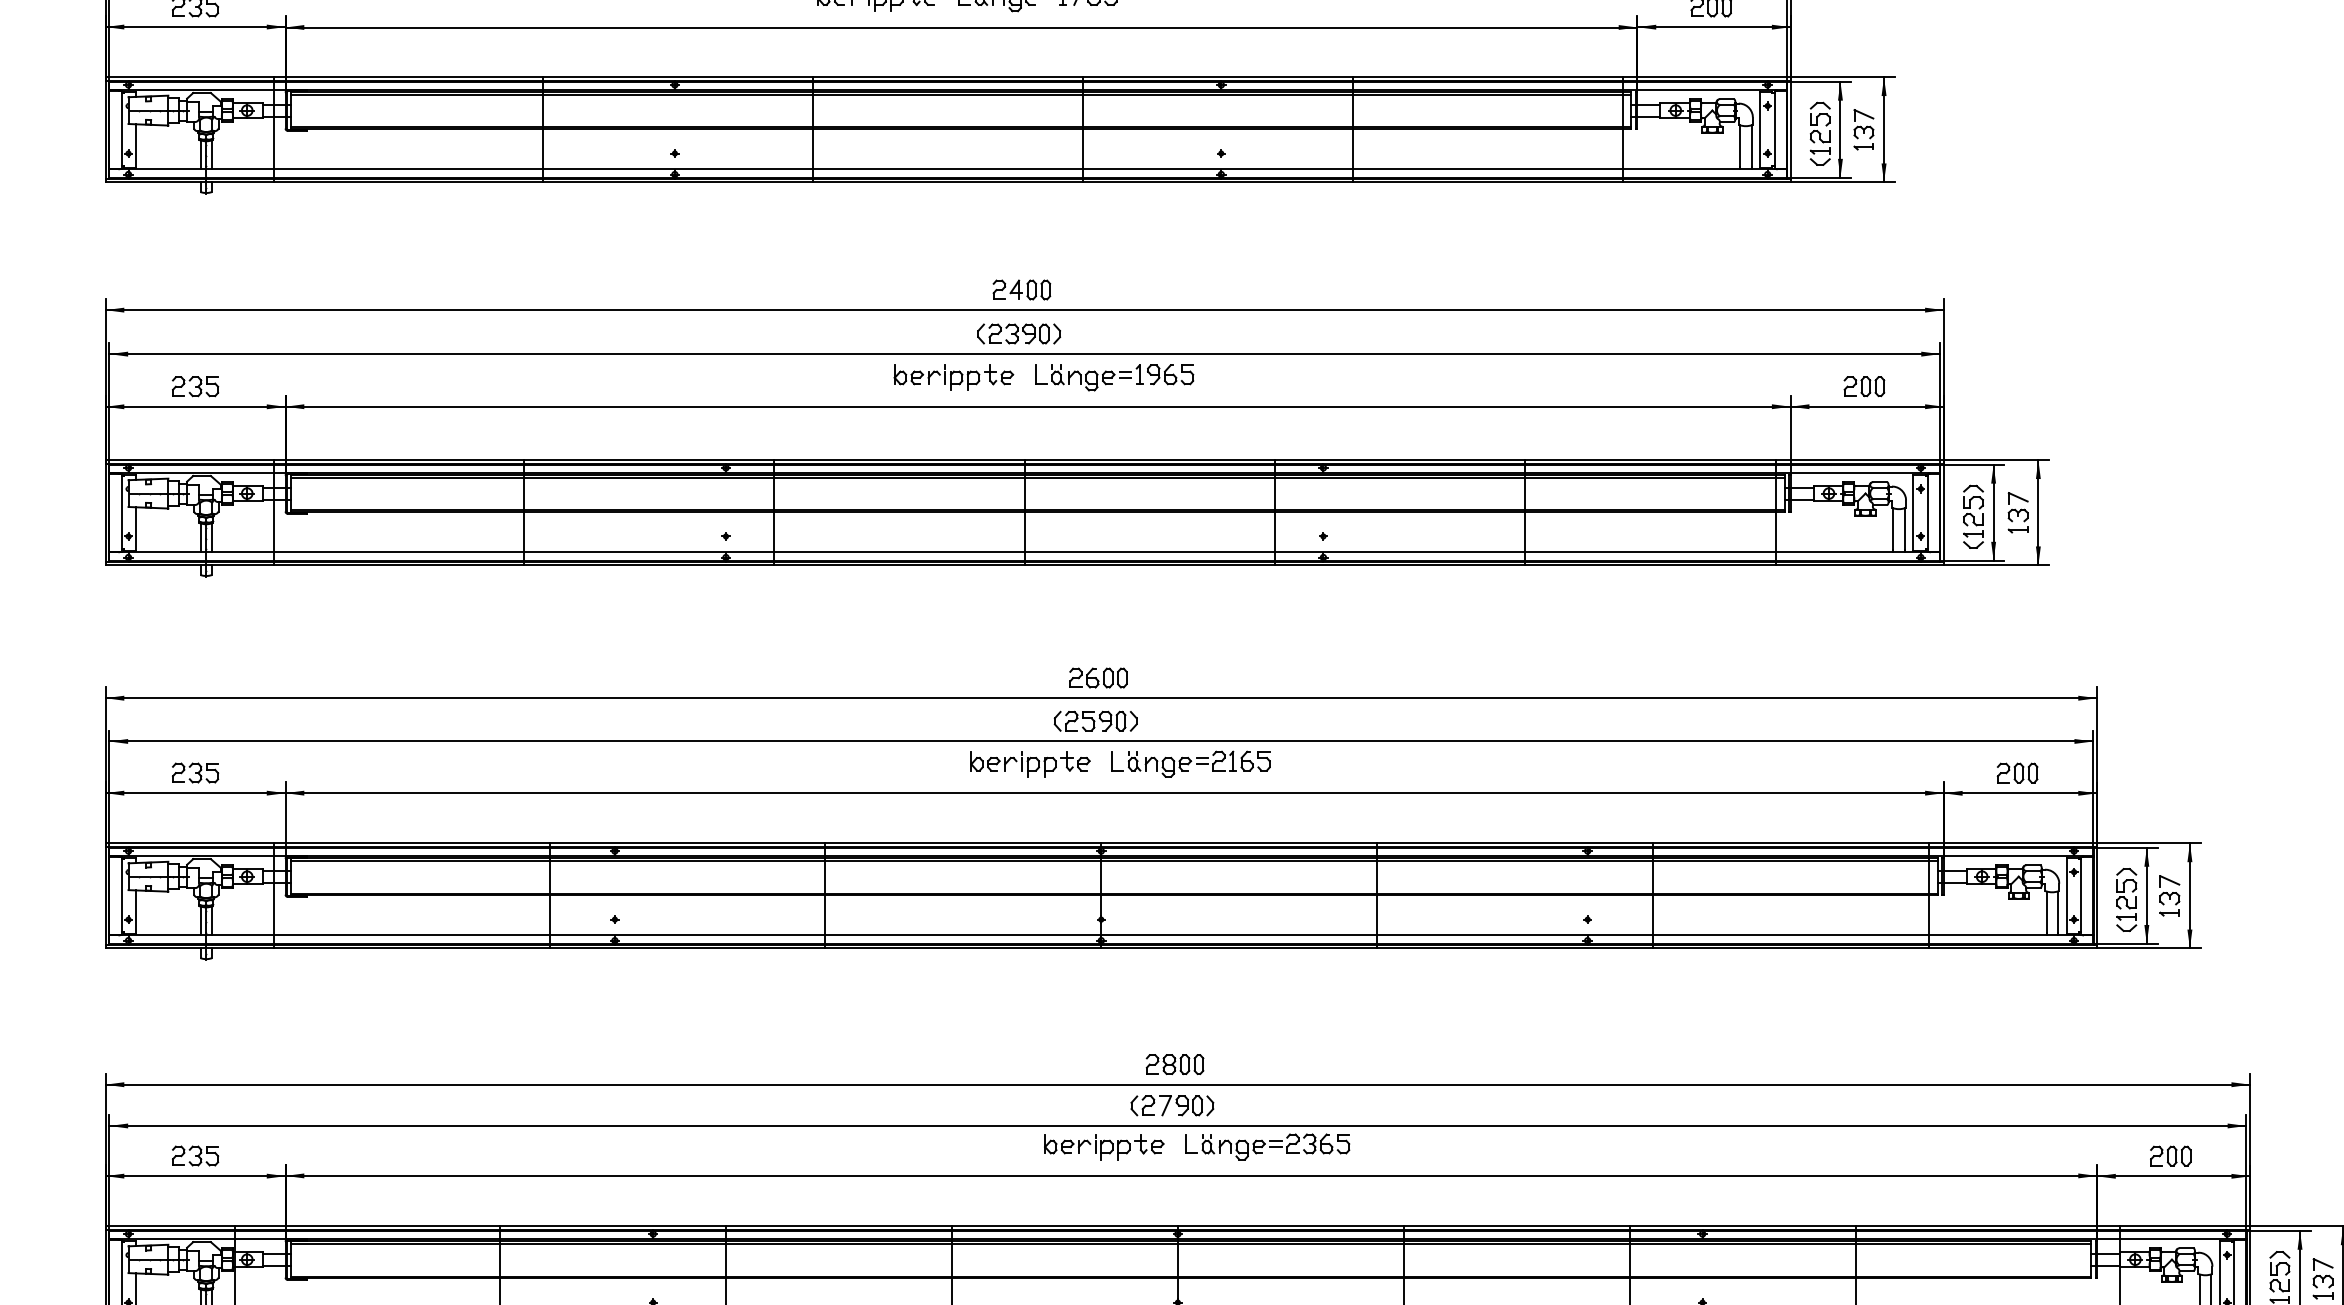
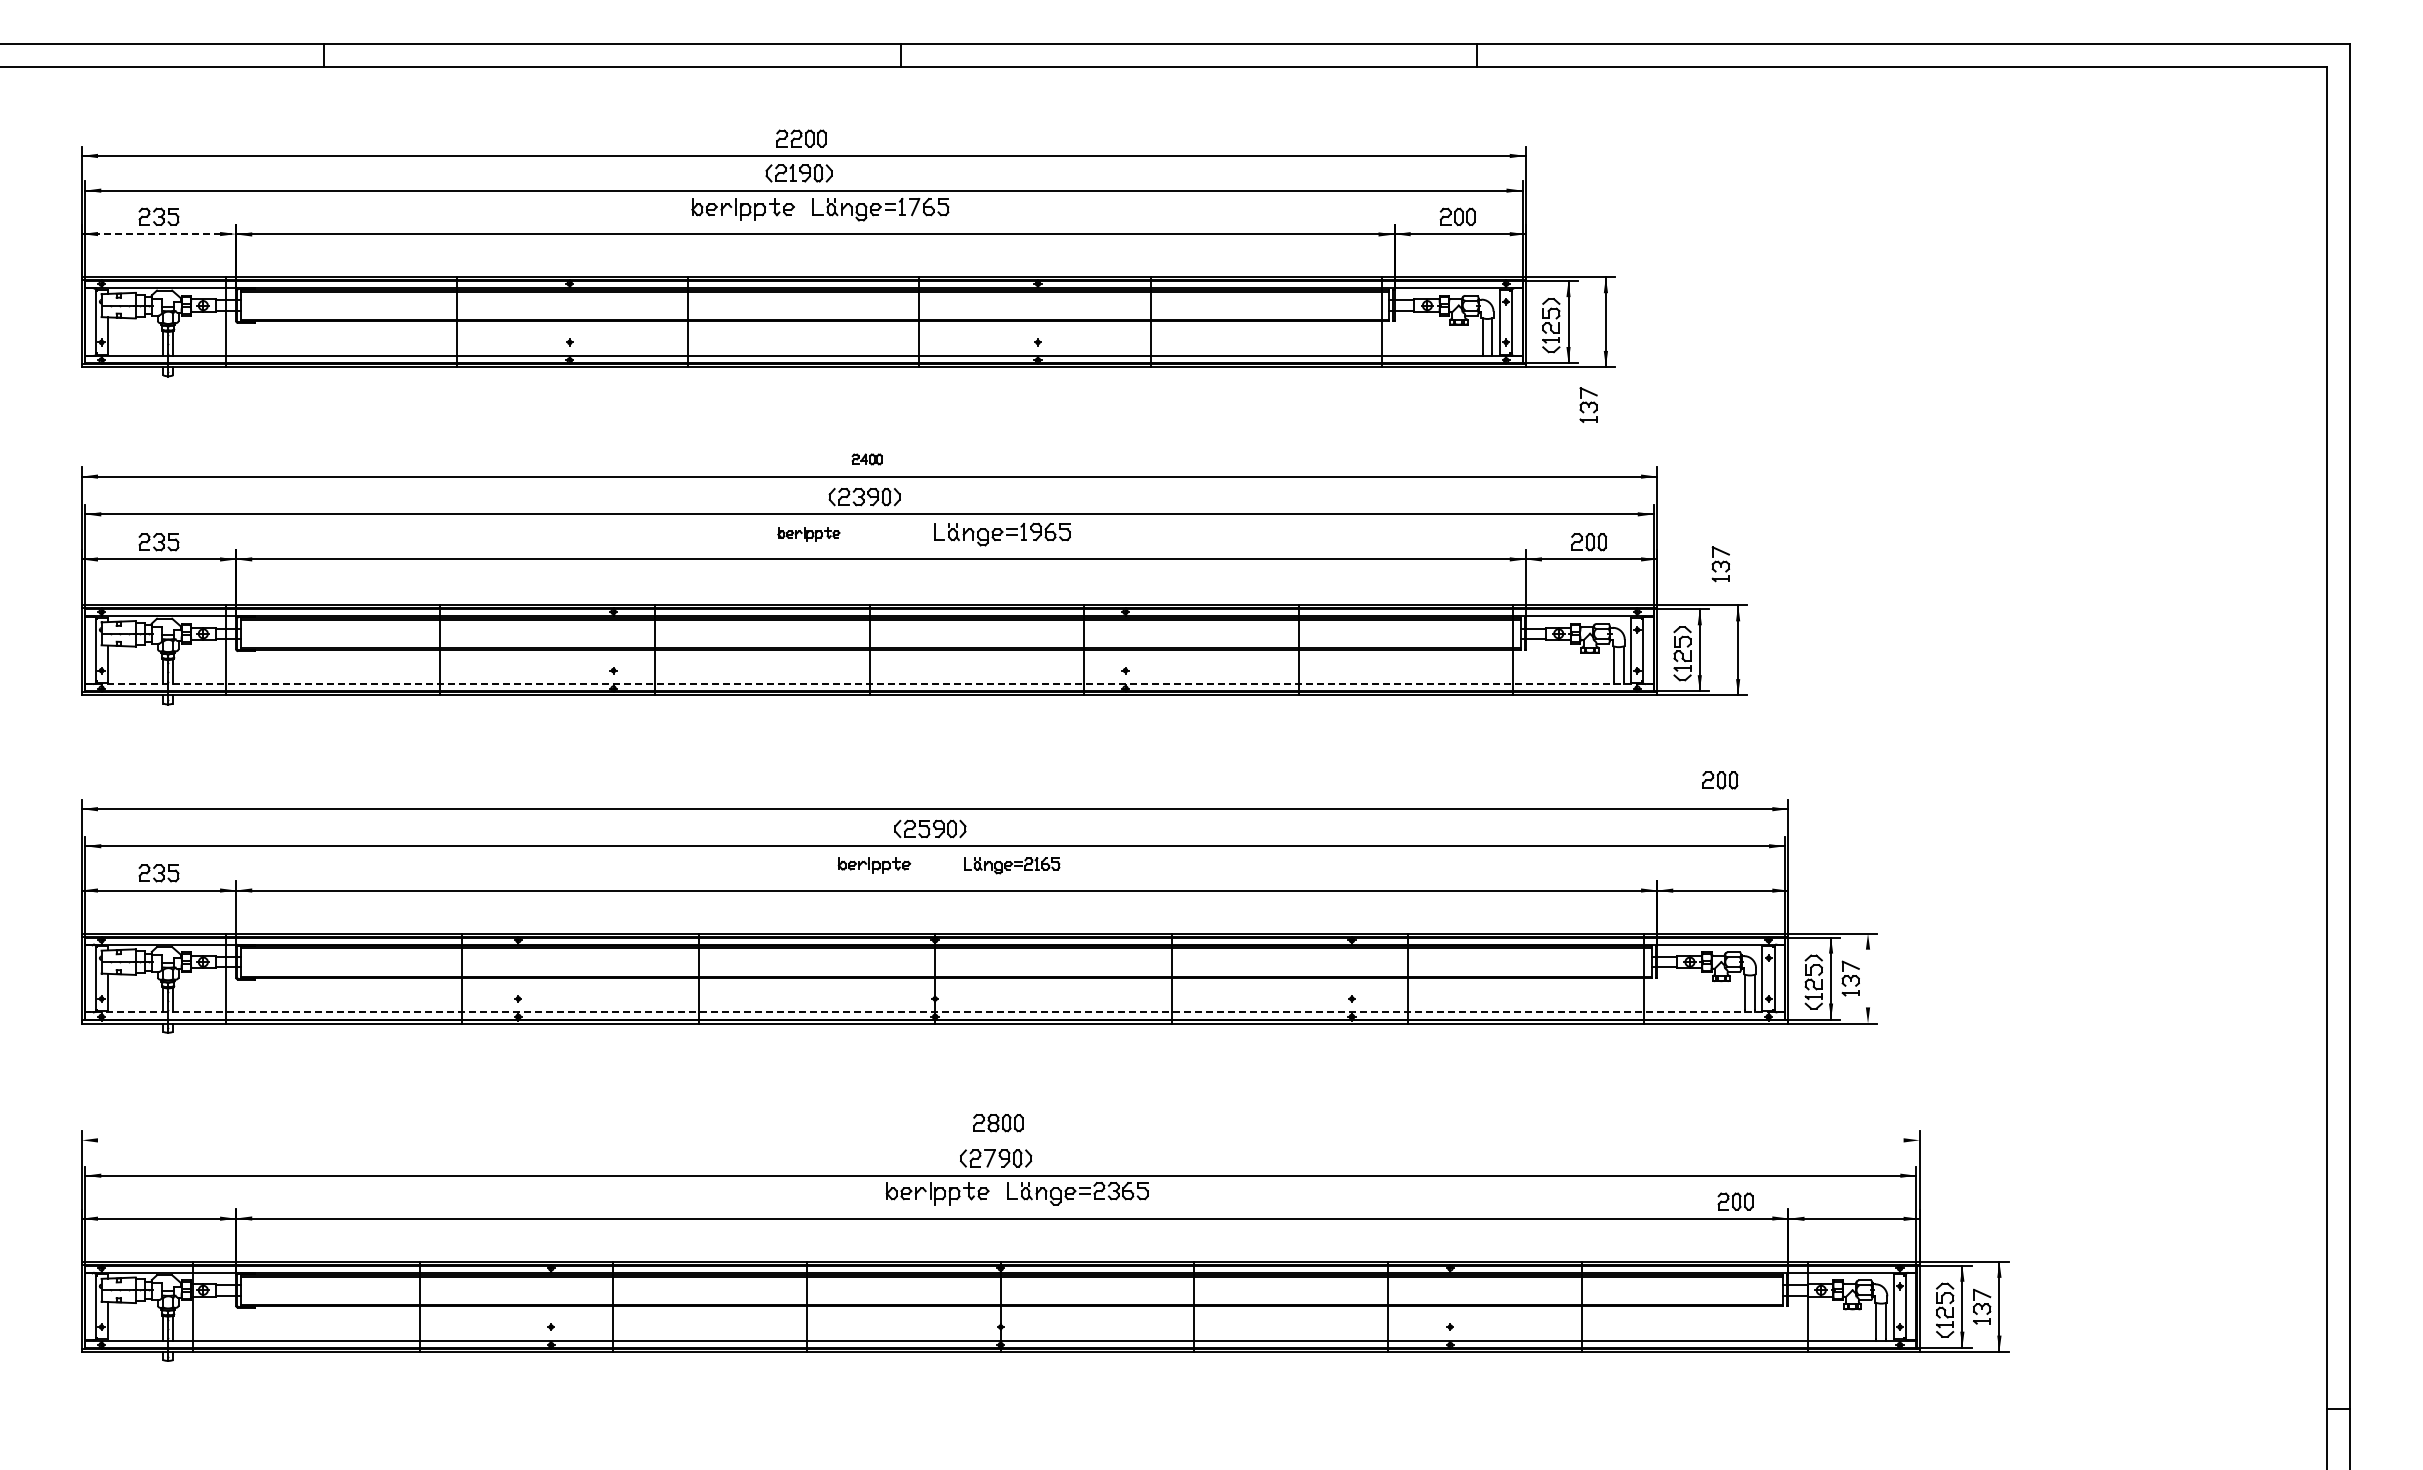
line: (196, 27) -> (159, 234), solid -> dashed
part: (1863, 129) -> (1588, 404), moved
part: (1022, 290) -> (867, 459), size x0.6
part: (953, 377) -> (808, 534), size x0.6
part: (1114, 377) -> (1002, 534), moved
part: (2017, 513) -> (1720, 564), moved
line: (1024, 552) -> (869, 684), solid -> dashed
part: (1098, 677) -> (932, 791), removed
part: (1030, 763) -> (874, 865), size x0.7
part: (1190, 763) -> (1011, 865), size x0.7
part: (2017, 773) -> (1720, 780), moved
line: (2190, 895) -> (1868, 978), removed
line: (1100, 935) -> (934, 1012), solid -> dashed
line: (1177, 1084) -> (1000, 1140), removed
part: (194, 1156) -> (158, 1201), removed
part: (2170, 1156) -> (1735, 1201), moved

